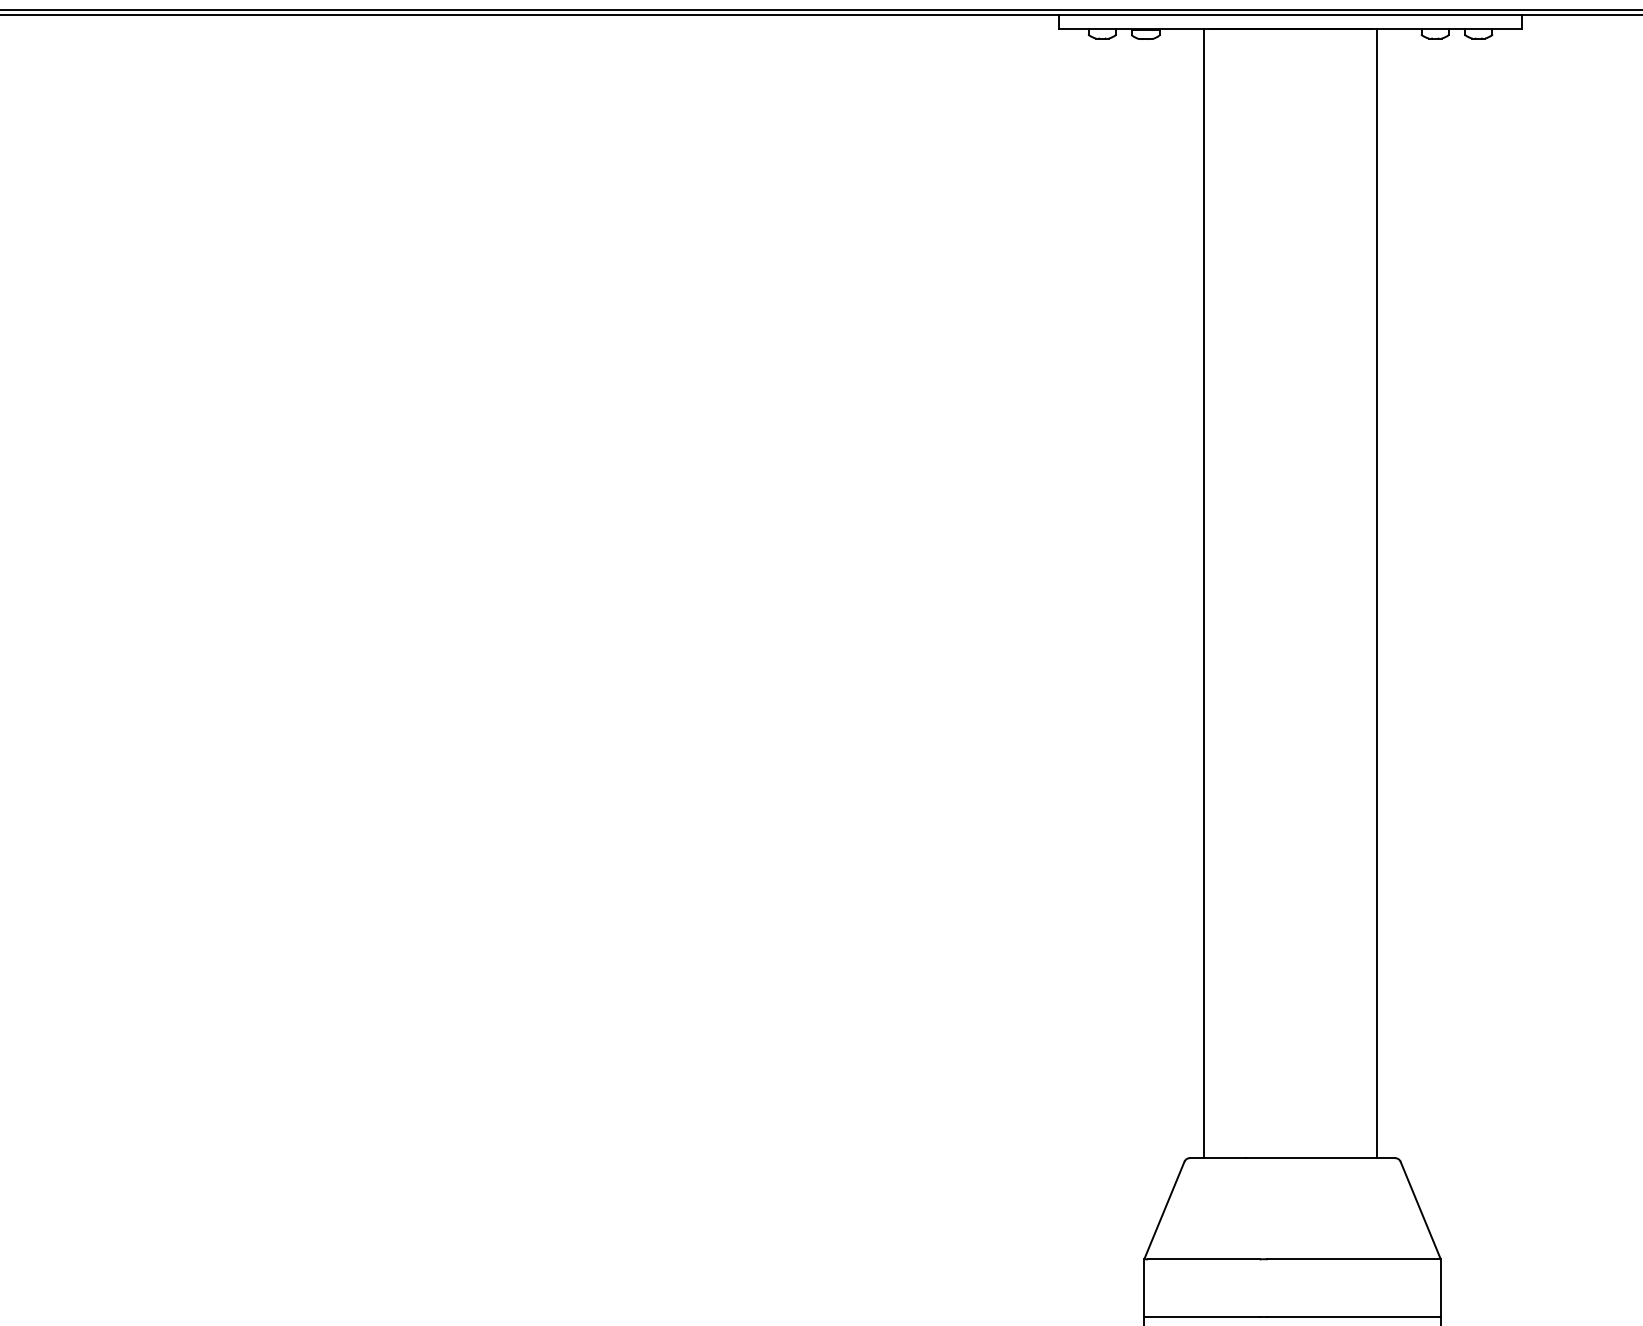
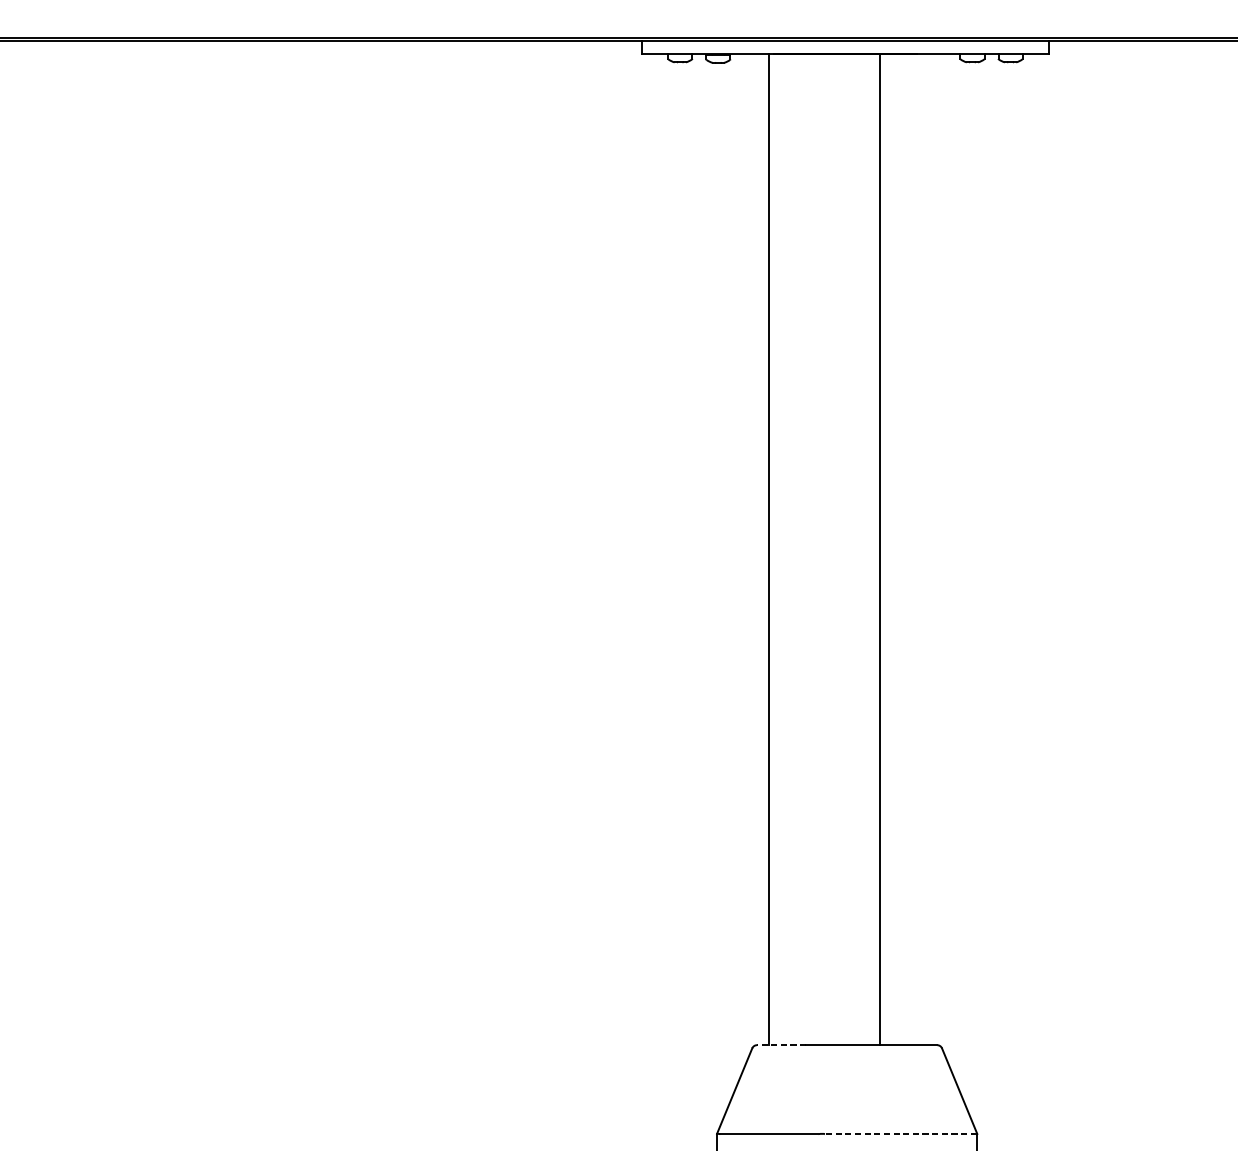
line: (1377, 593) -> (879, 549), moved
line: (1217, 1158) -> (781, 1045), solid -> dashed
line: (1353, 1259) -> (900, 1134), solid -> dashed

